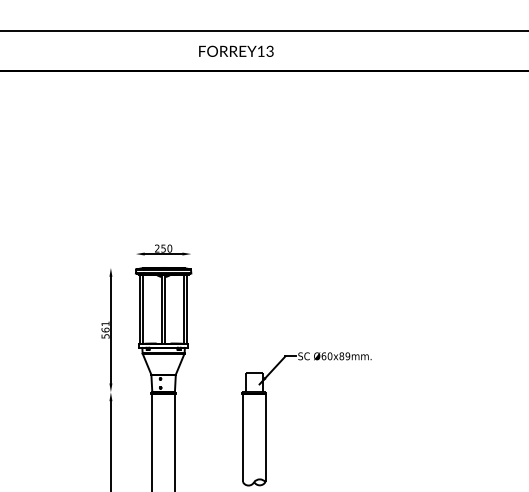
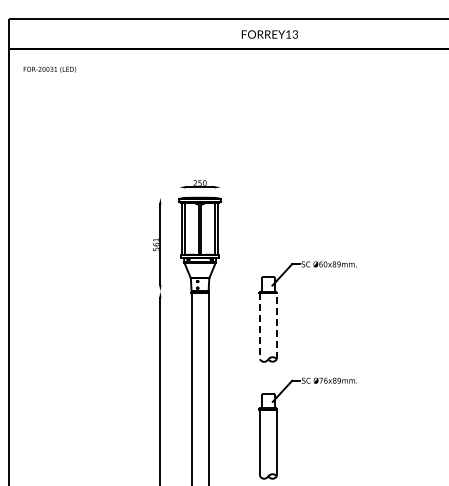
text: (235, 51) -> (269, 34), moved
line: (242, 438) -> (259, 326), solid -> dashed
line: (264, 438) -> (276, 326), solid -> dashed

